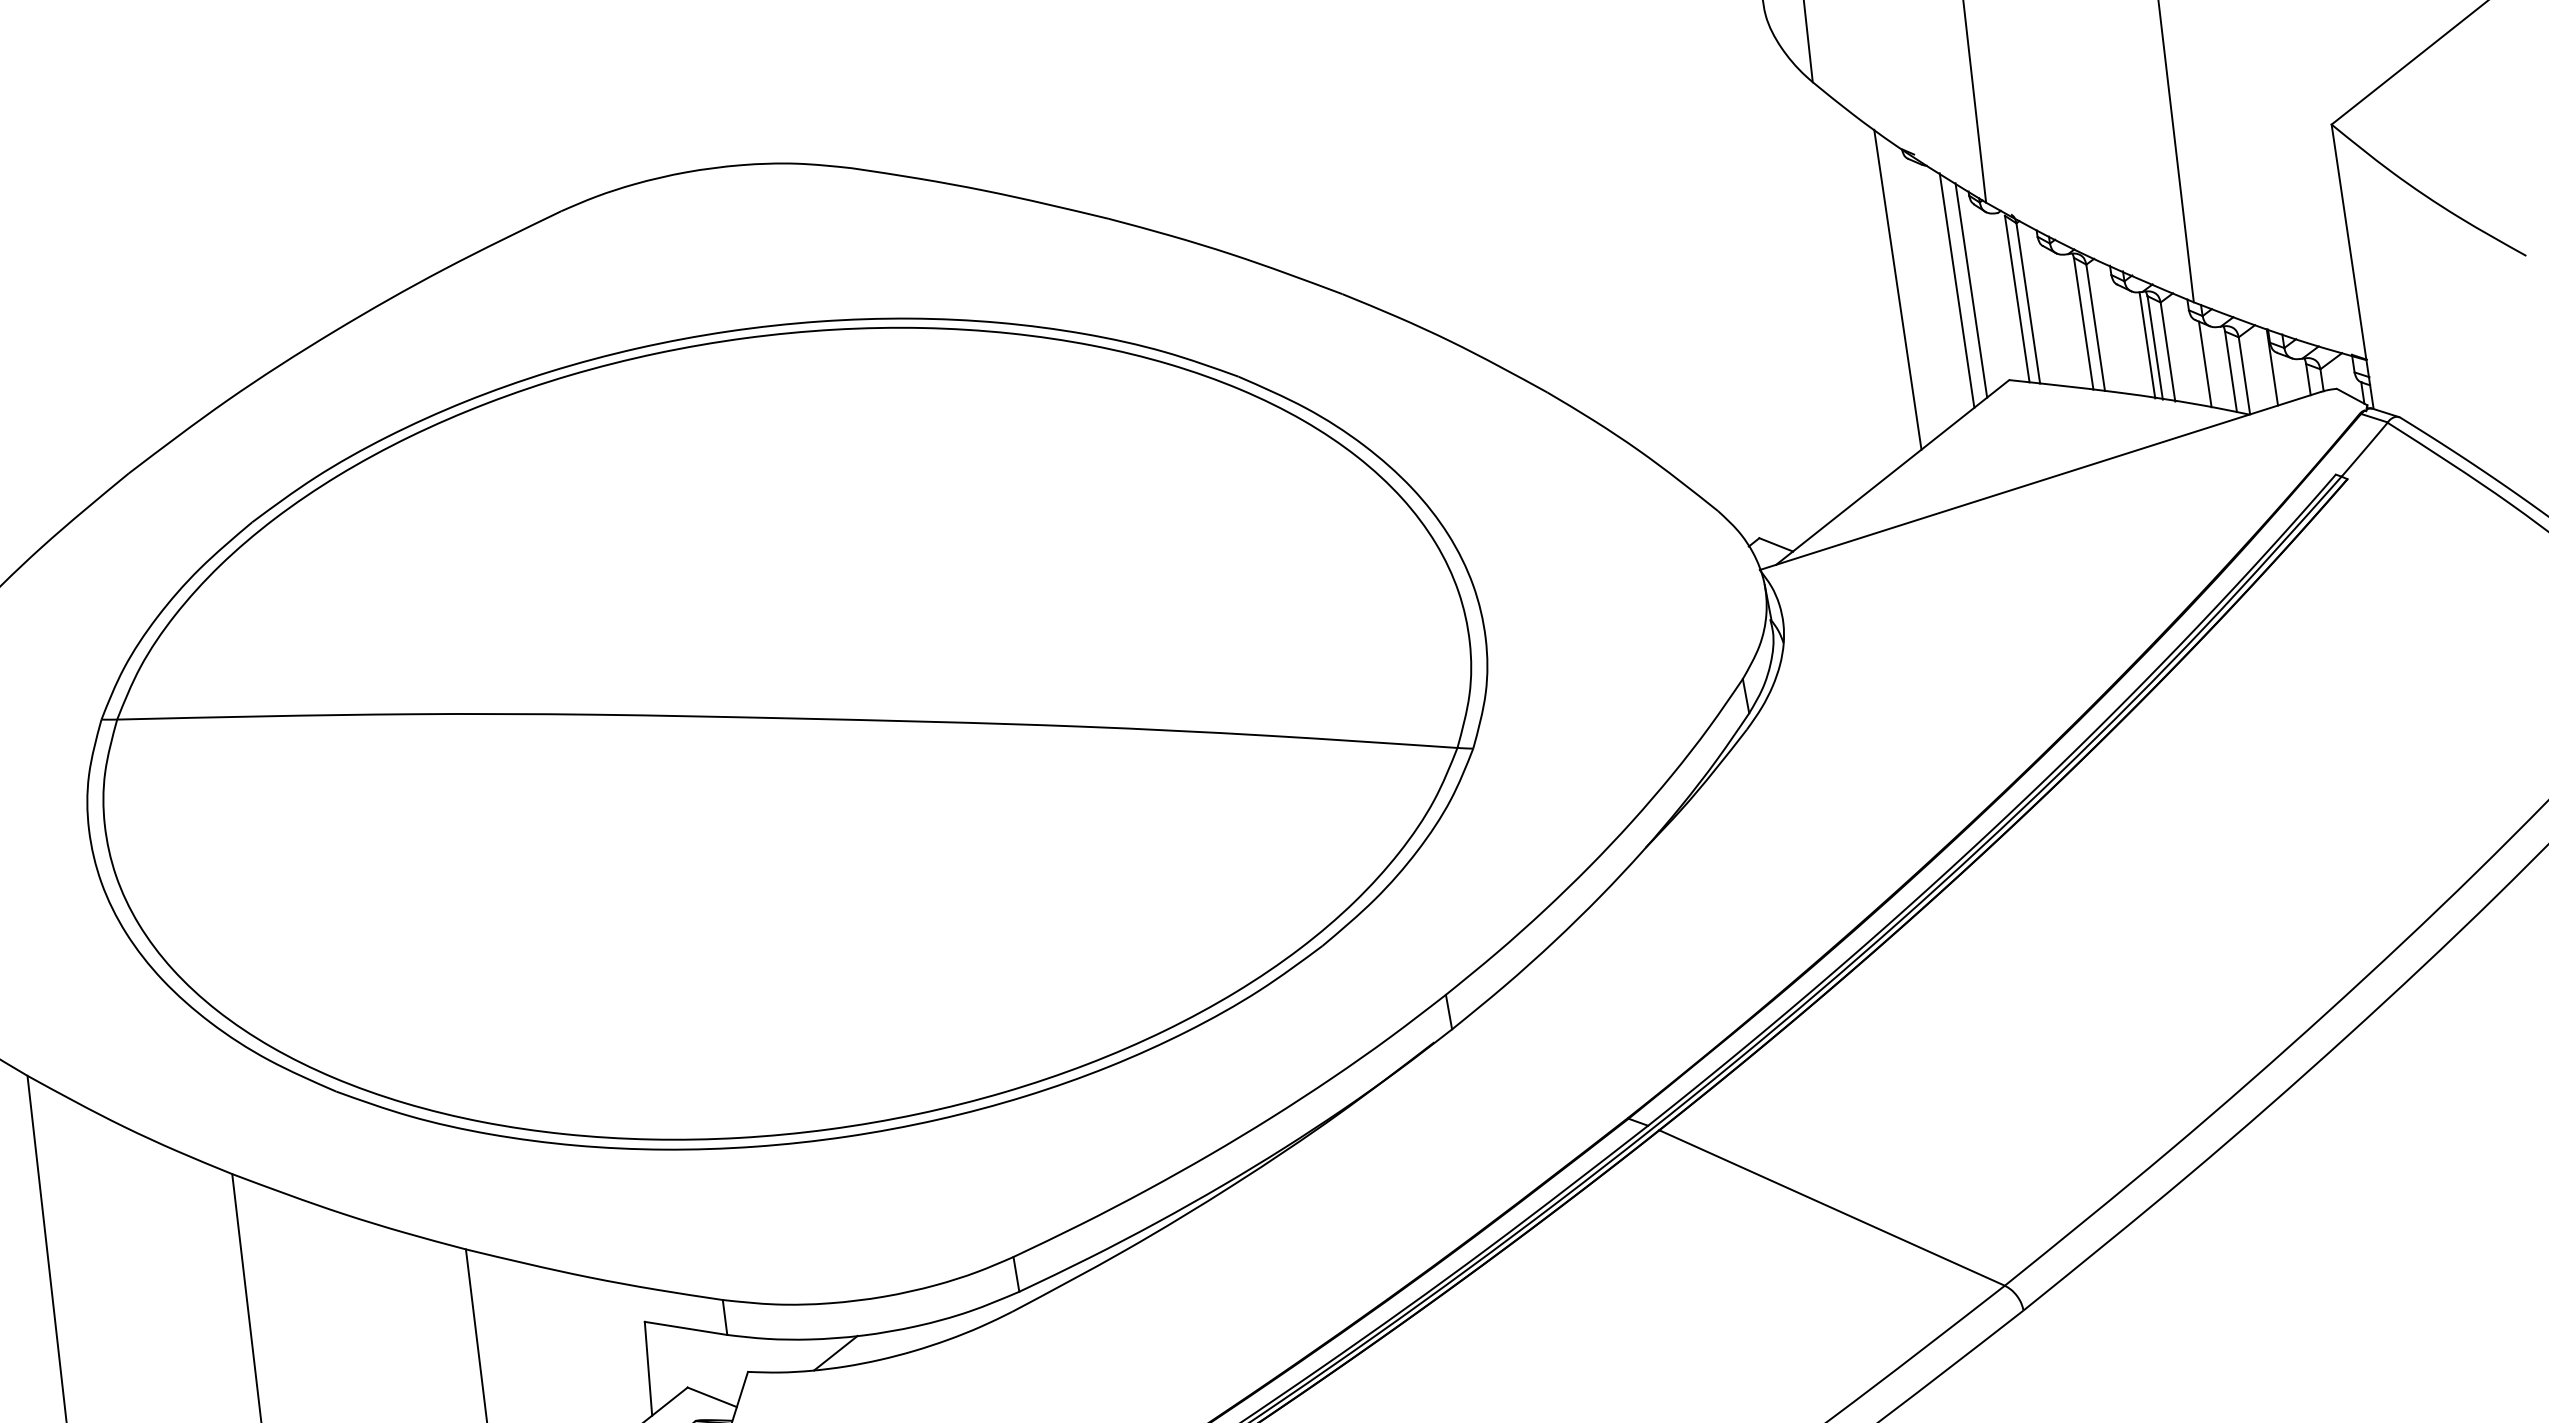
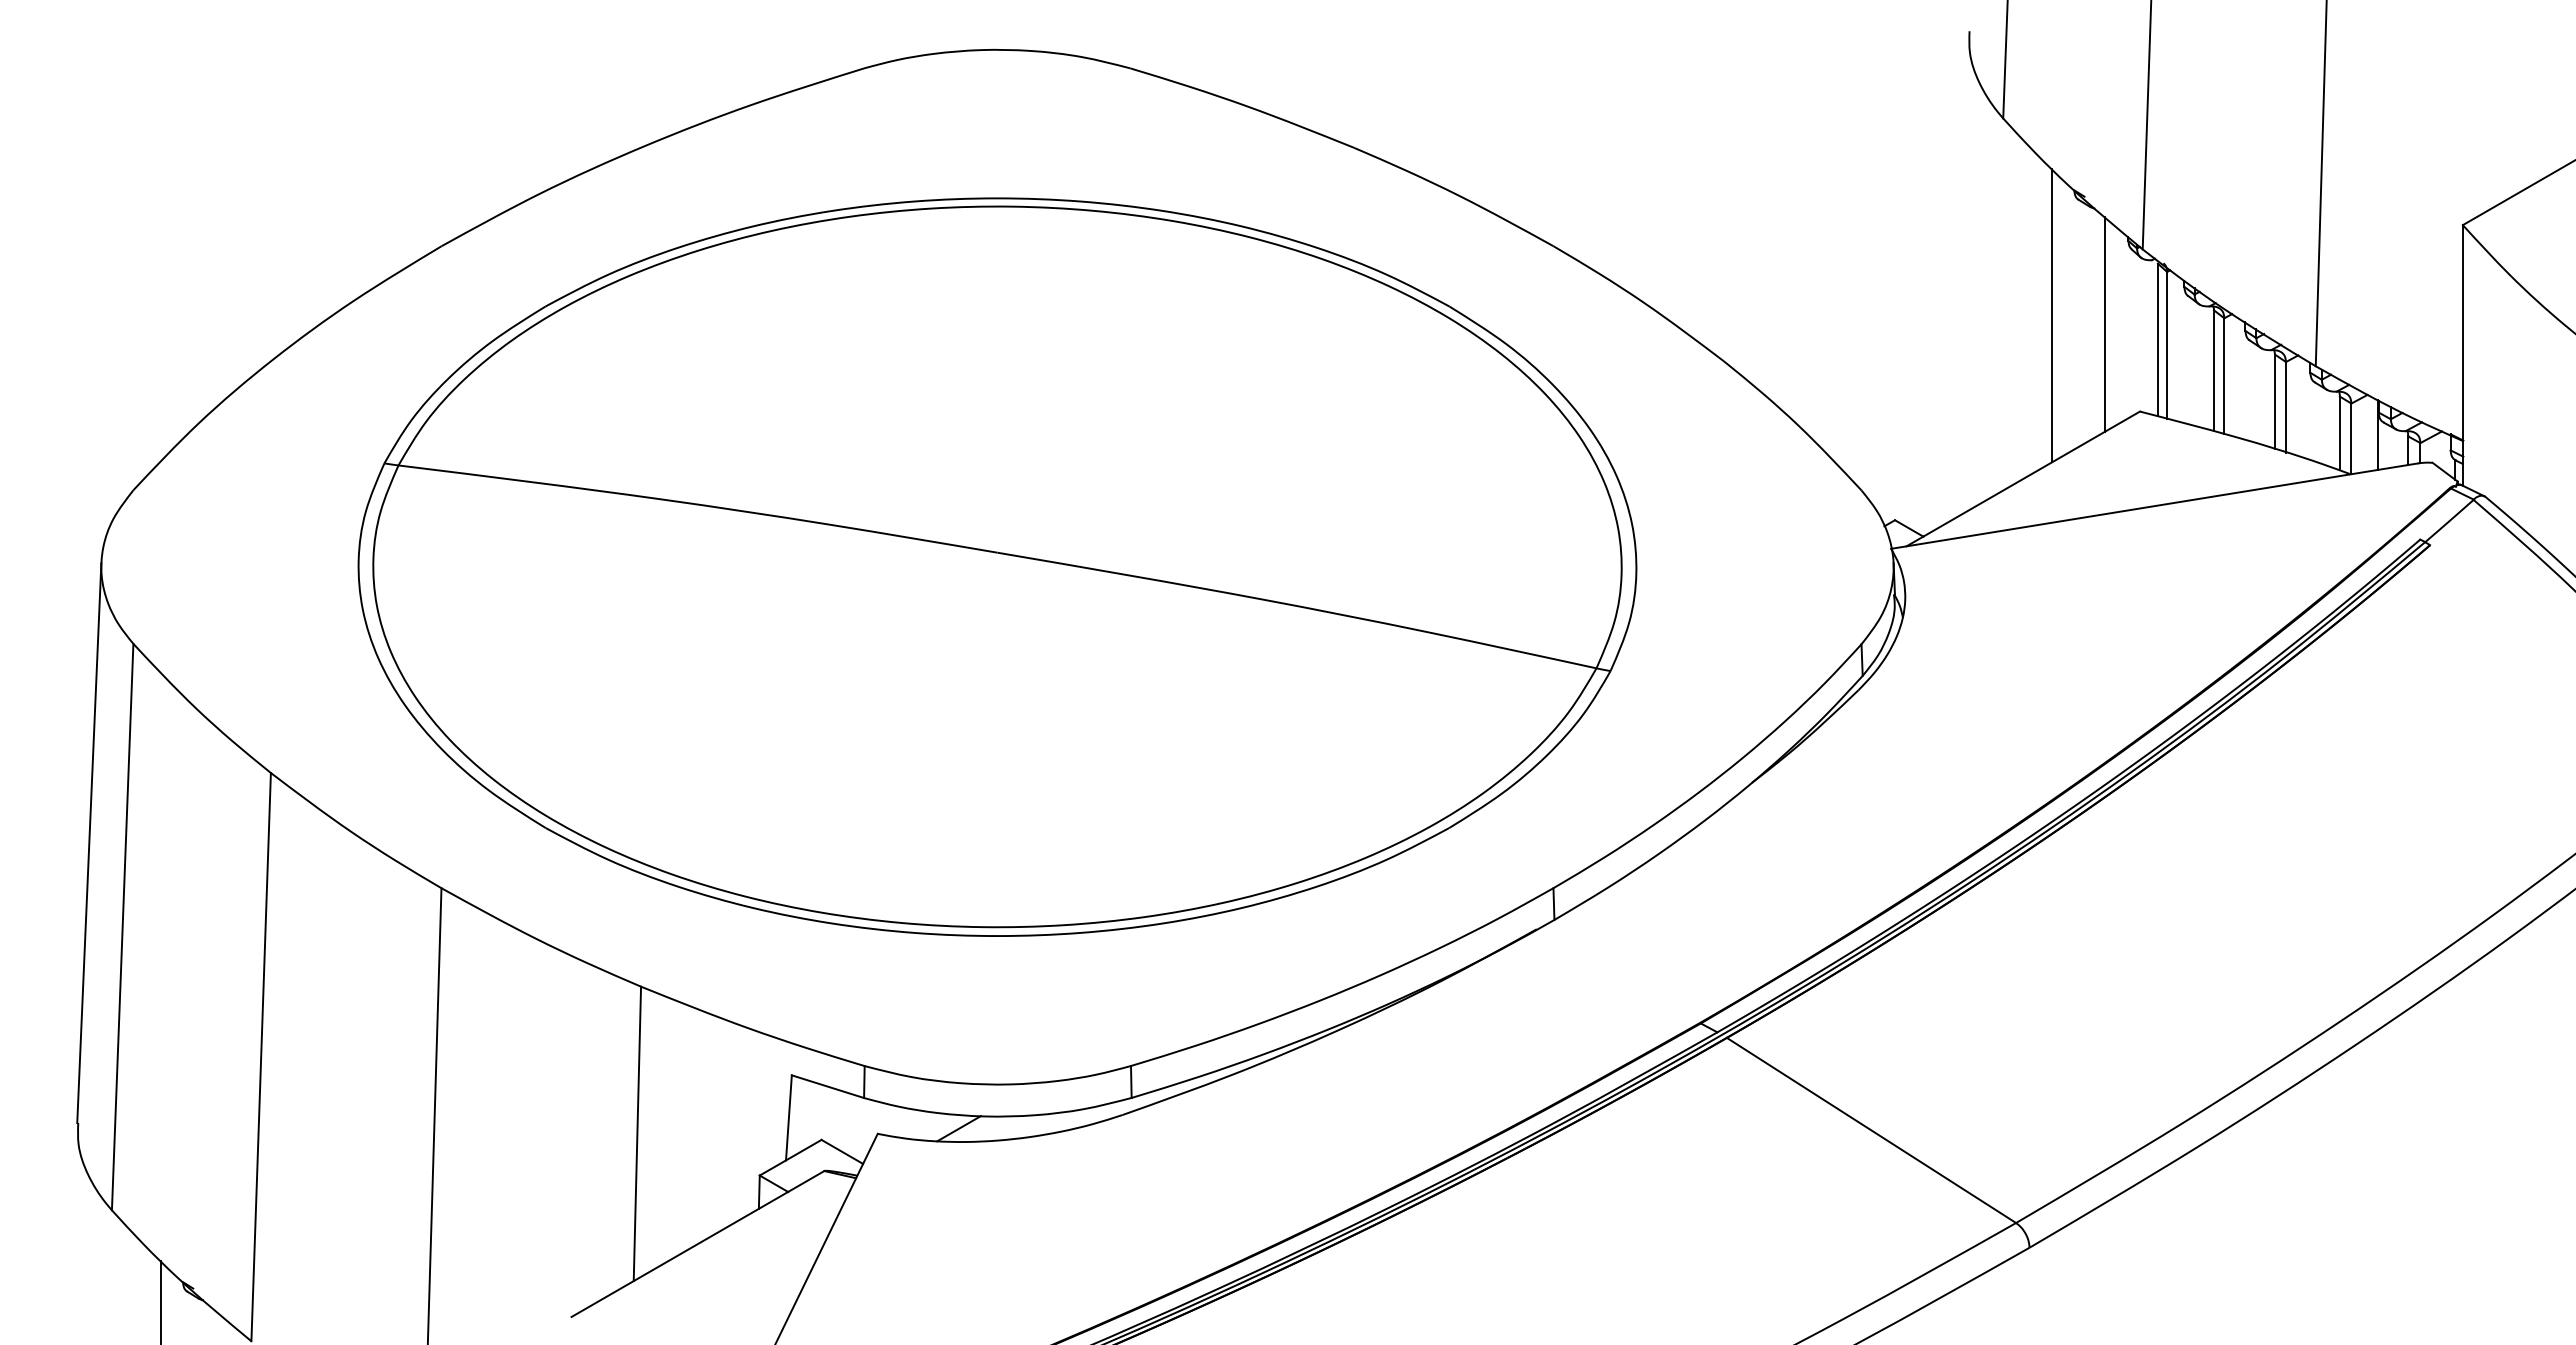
line: (1970, 289) -> (2117, 325), removed
line: (2147, 345) -> (2268, 398), removed
line: (2204, 364) -> (2317, 423), removed

